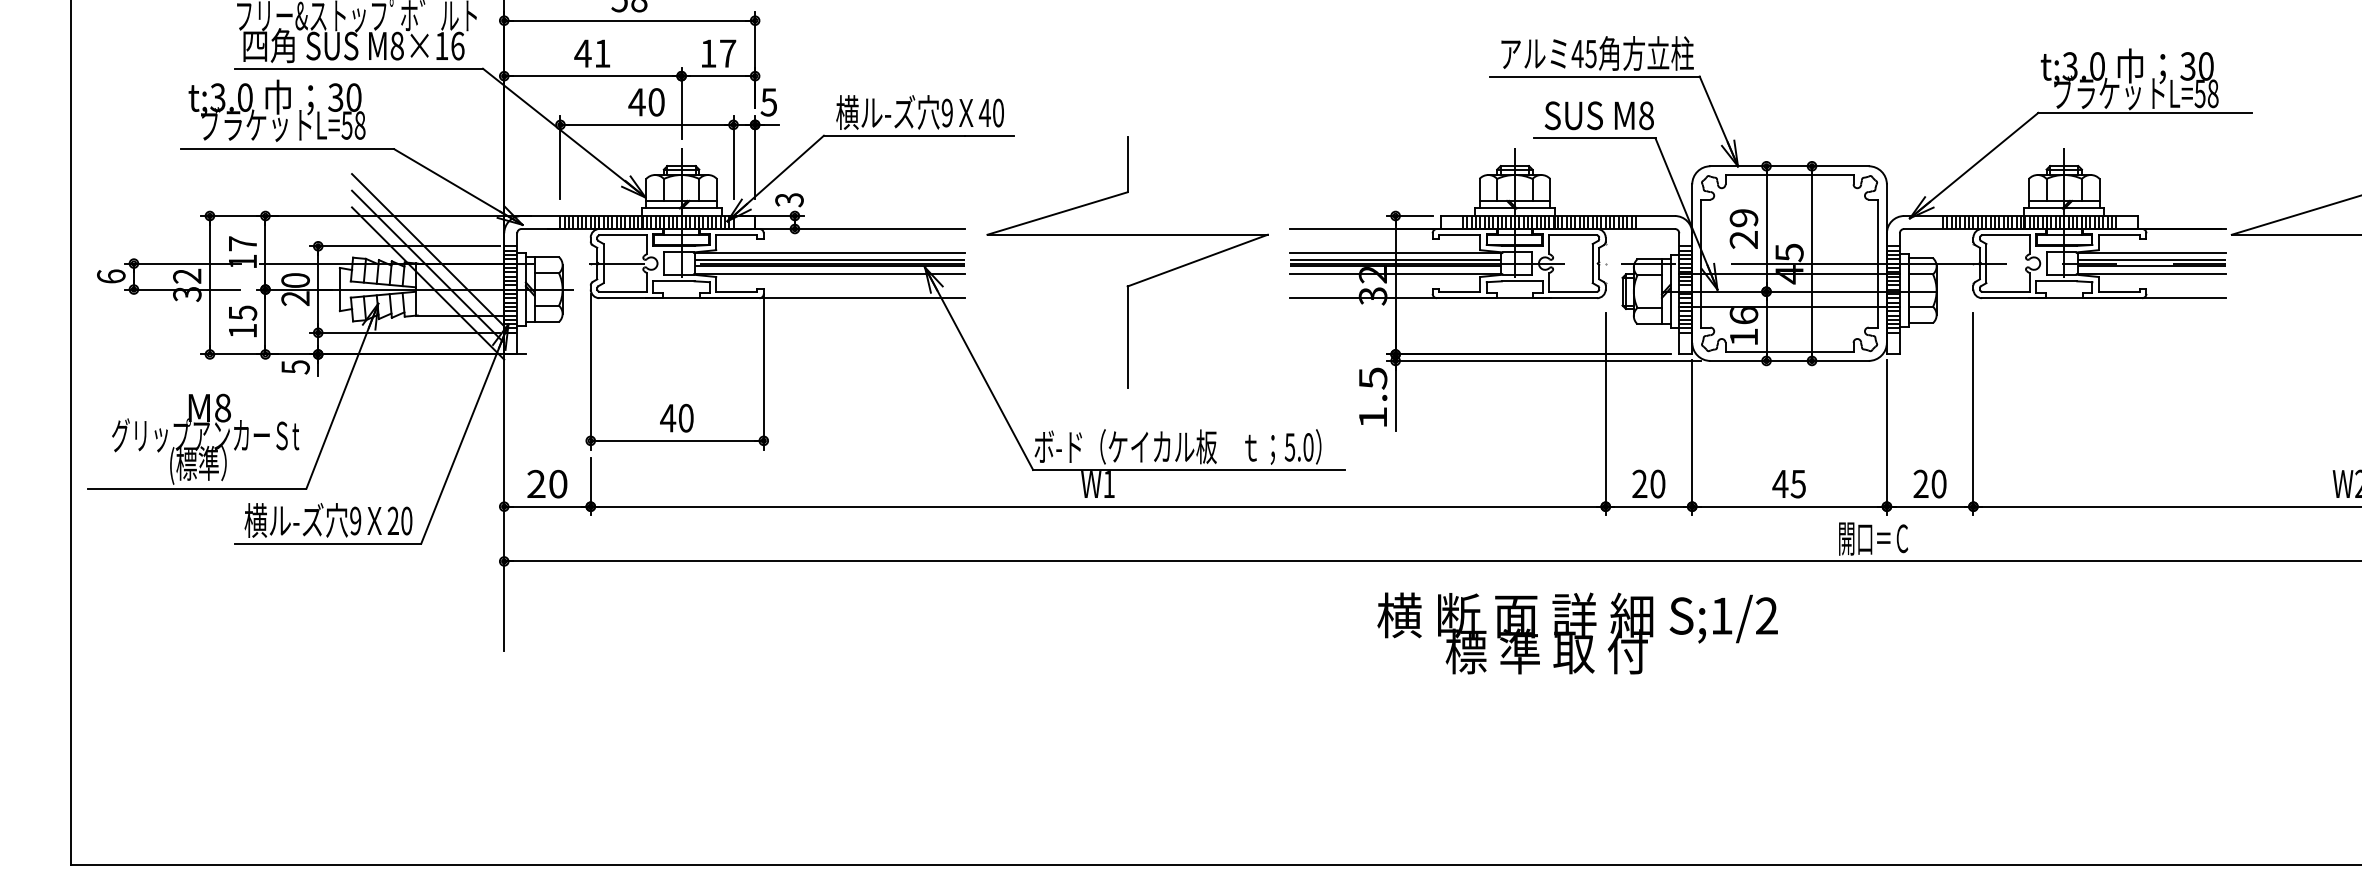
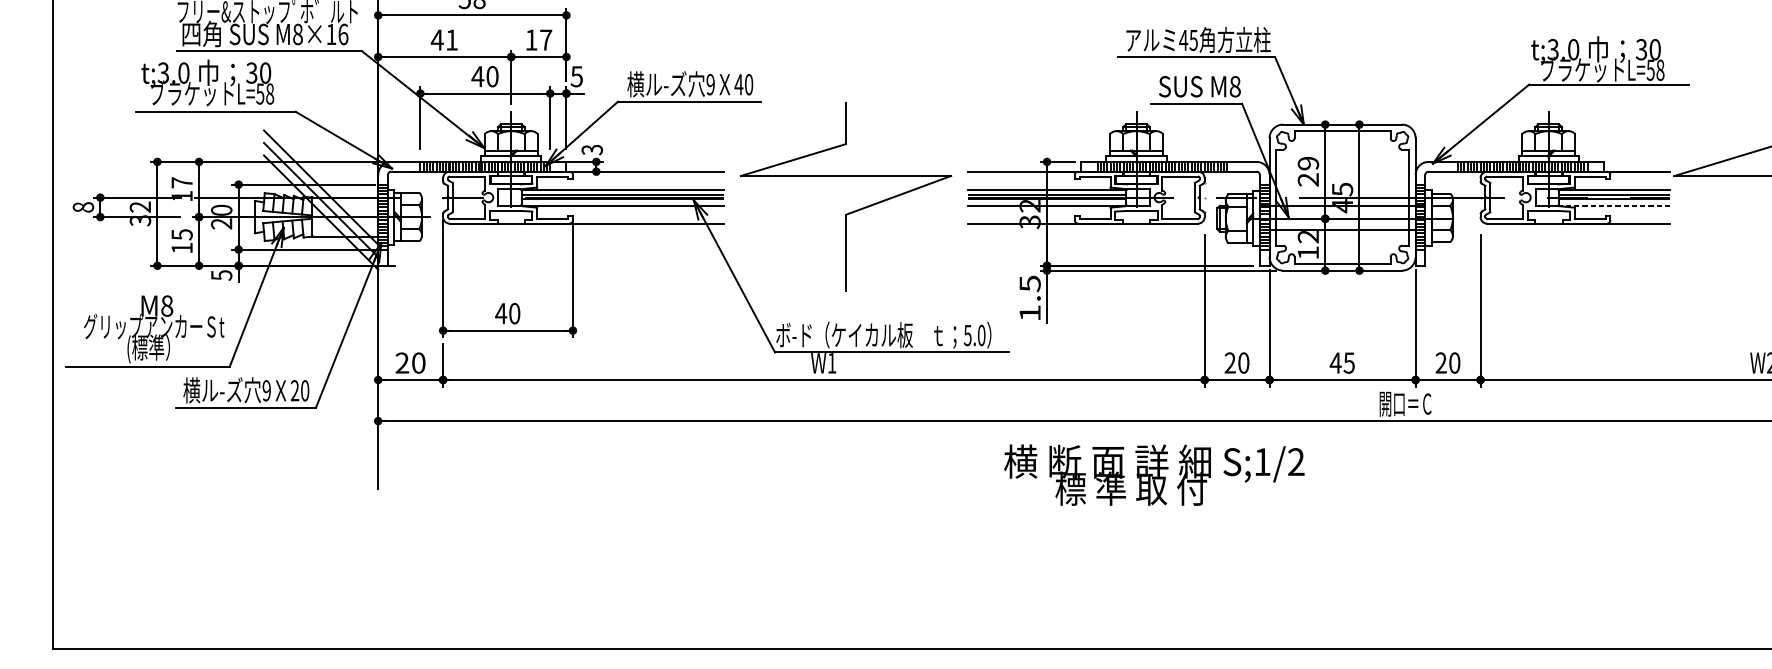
line: (2151, 274) -> (1614, 205), solid -> dashed
text: (111, 276) -> (83, 207), 6 -> 8
text: (1743, 316) -> (1308, 237), 16 -> 12
text: (1577, 633) -> (1154, 475), moved

